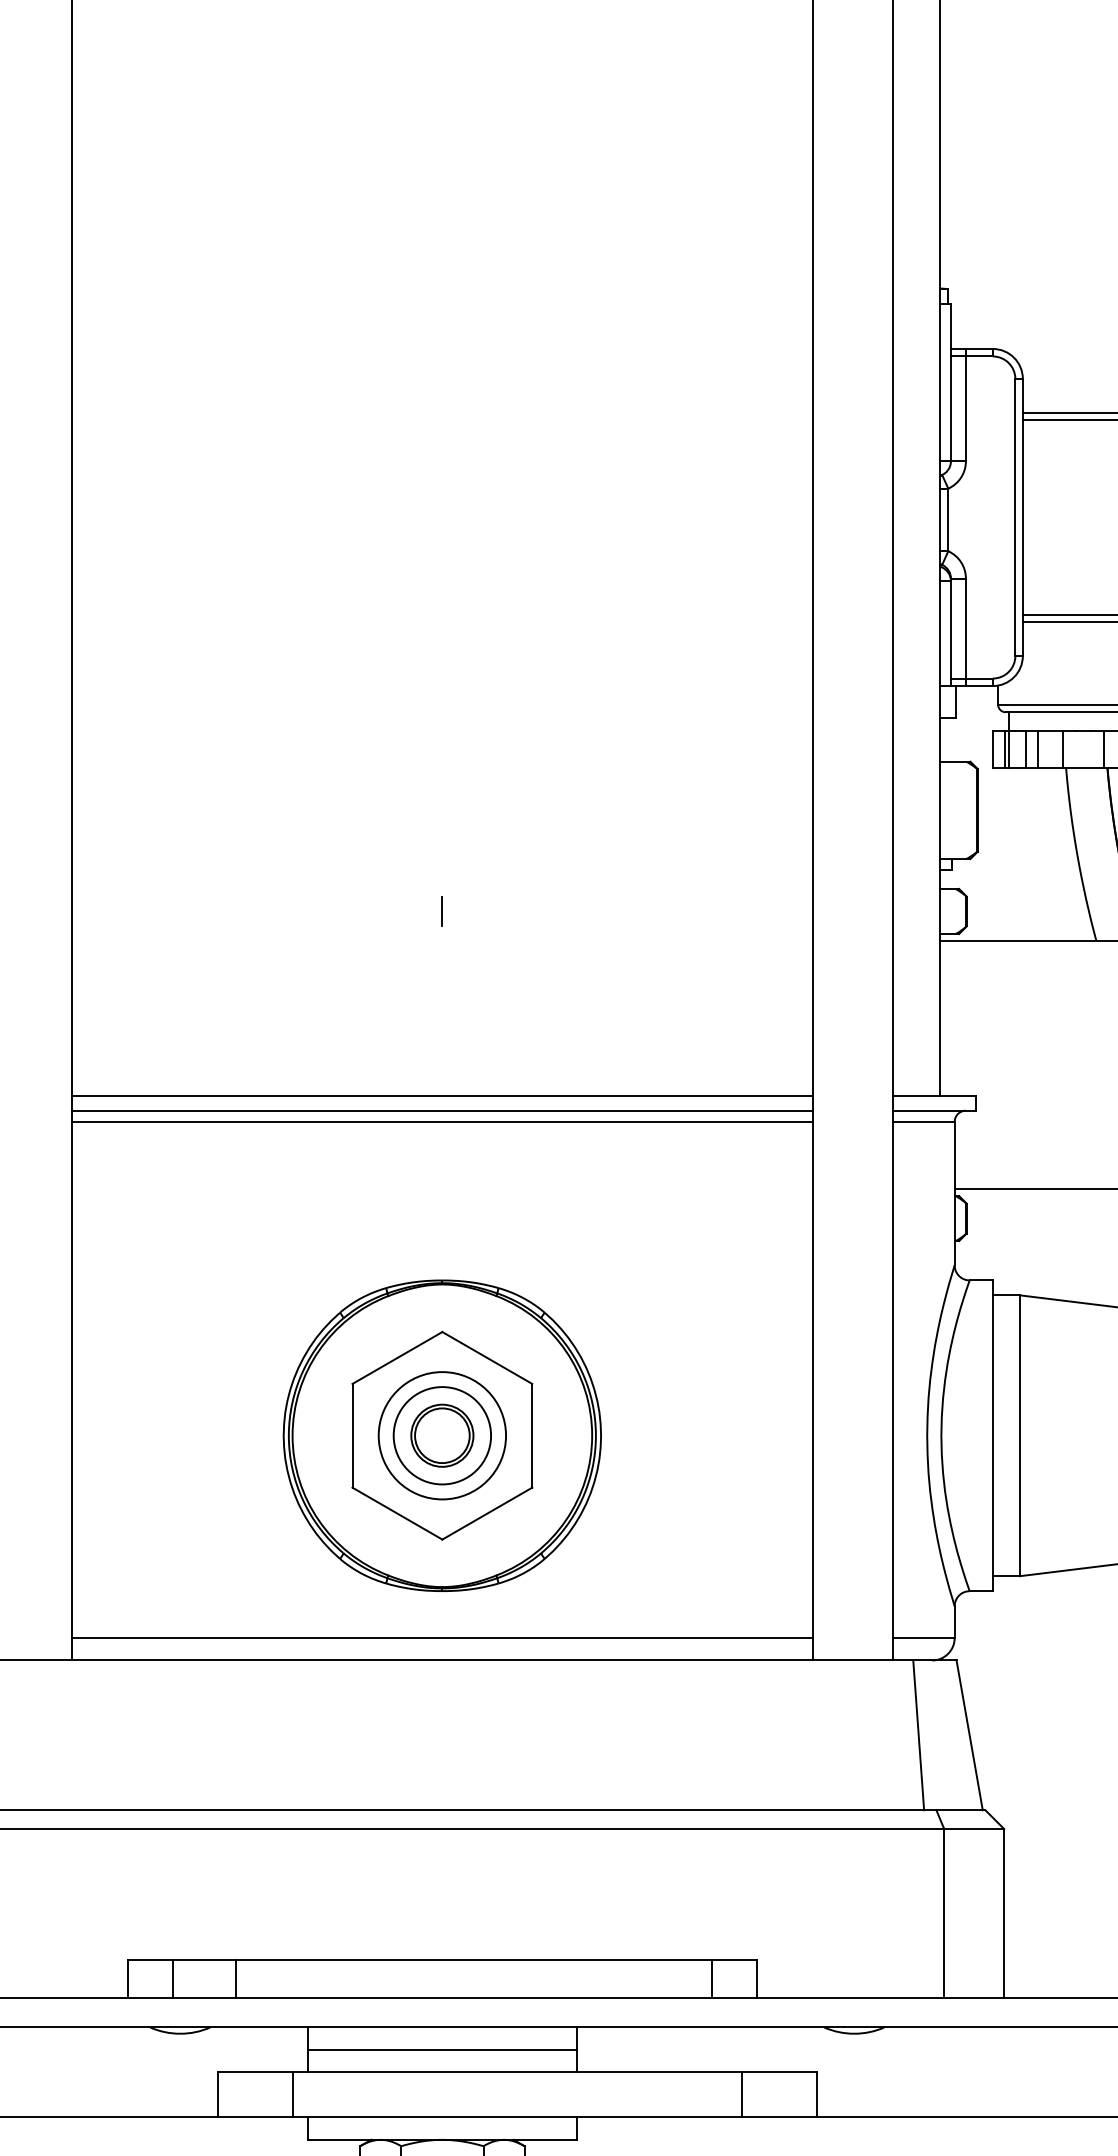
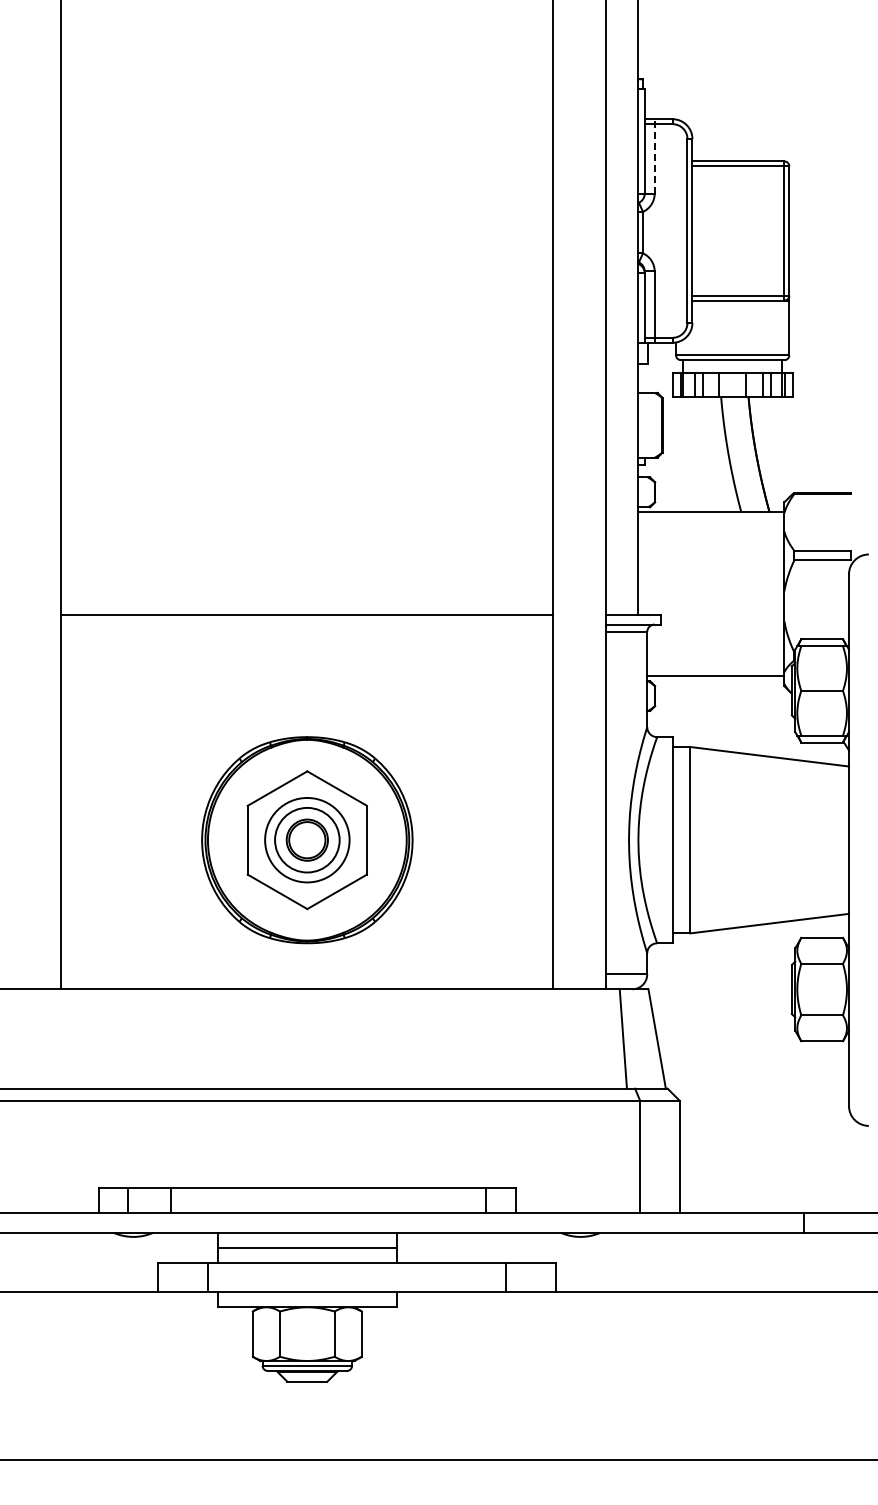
line: (965, 403) -> (654, 155), solid -> dashed
line: (441, 910) -> (306, 491), removed
line: (442, 1110) -> (307, 624), removed
line: (442, 1122) -> (307, 632), removed
line: (442, 1638) -> (307, 974), removed

